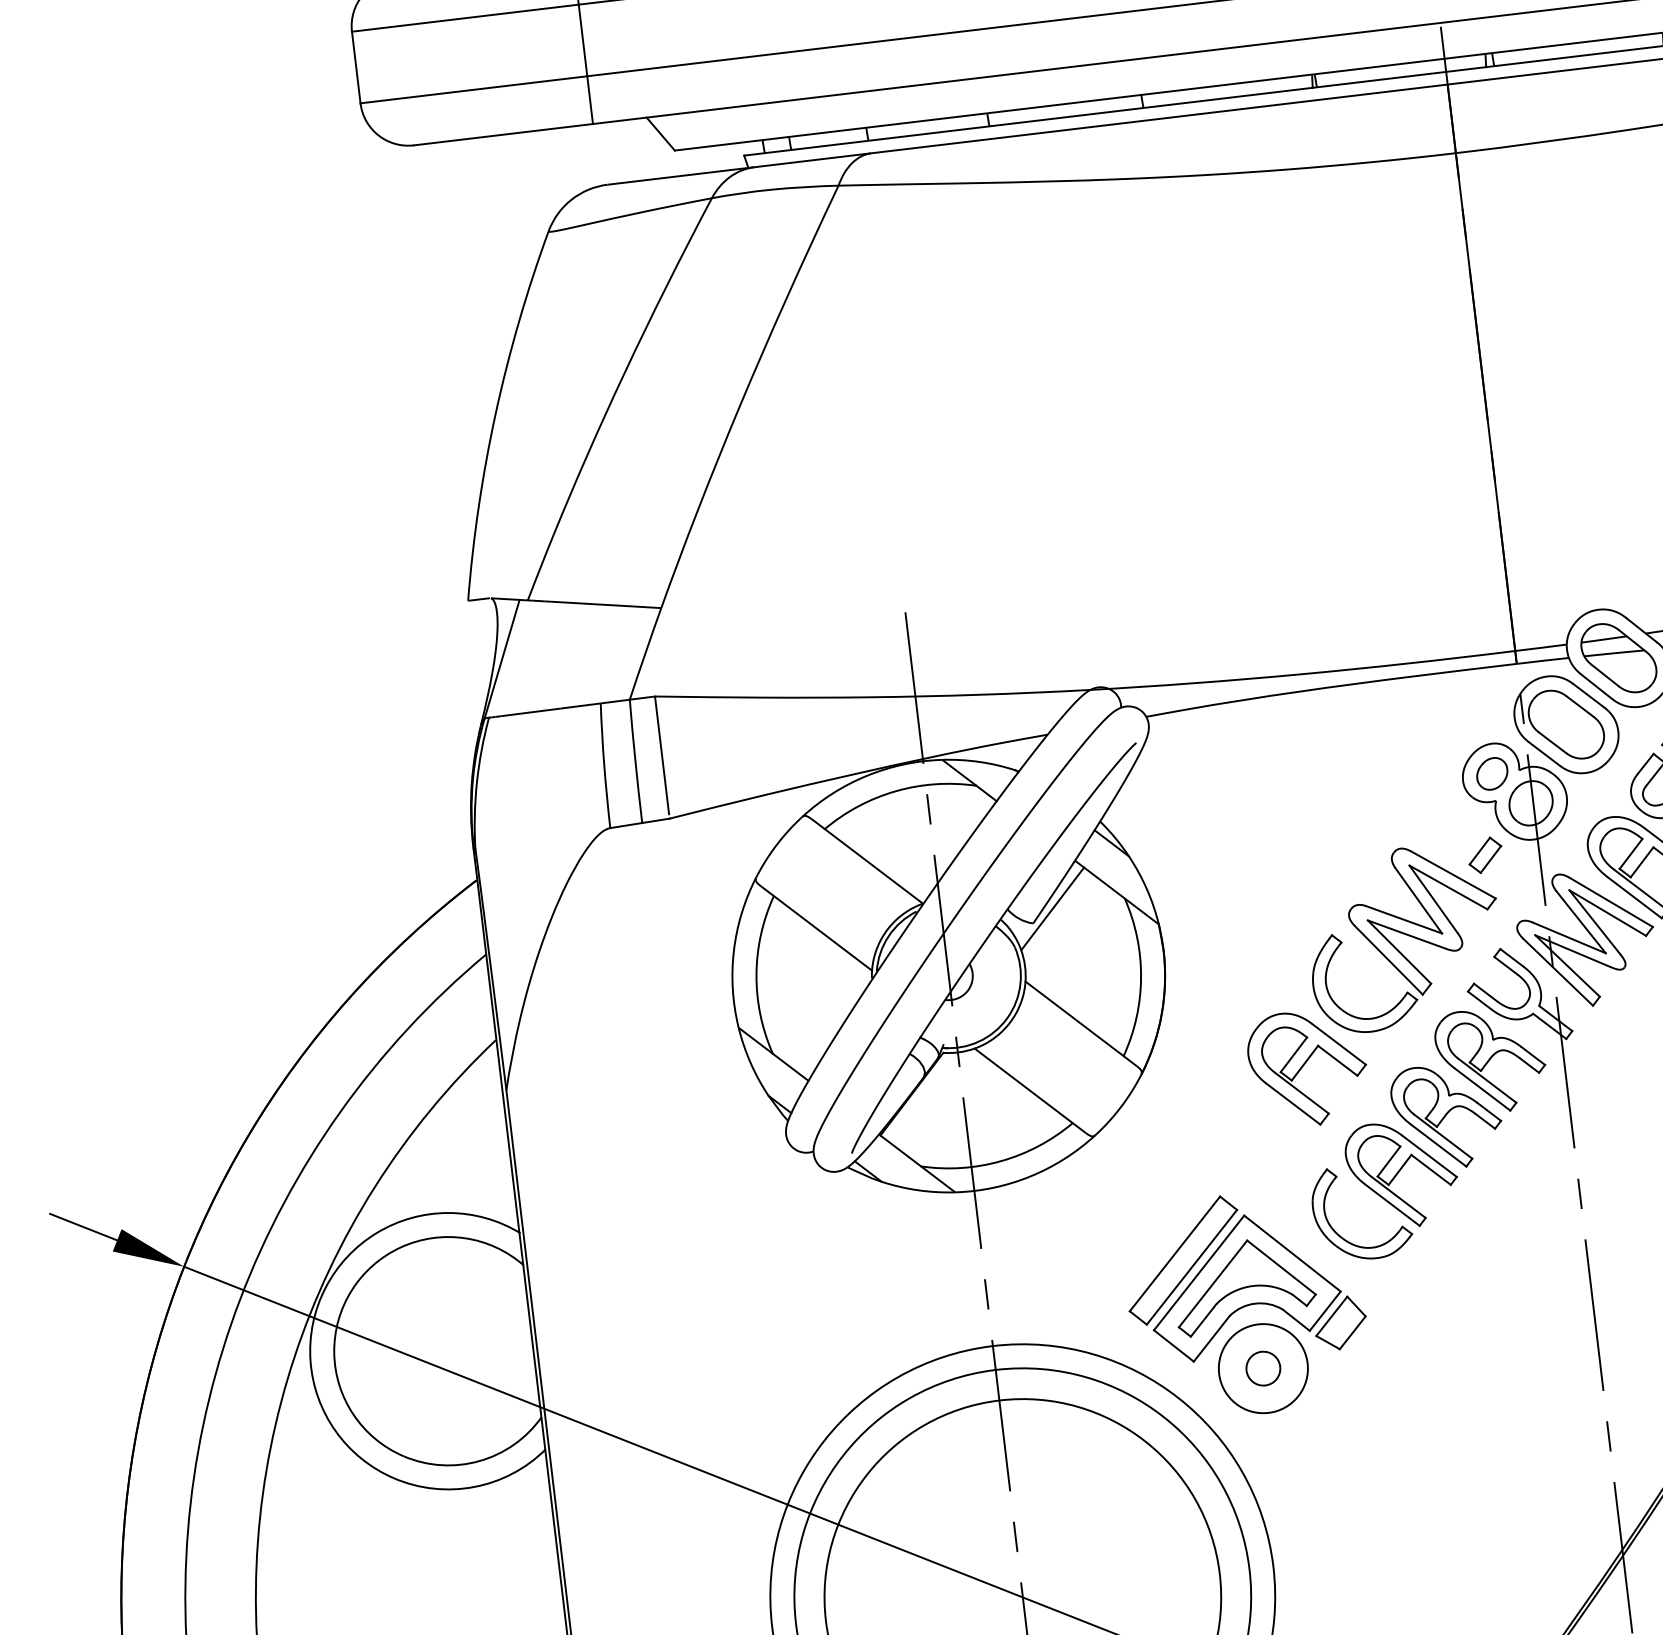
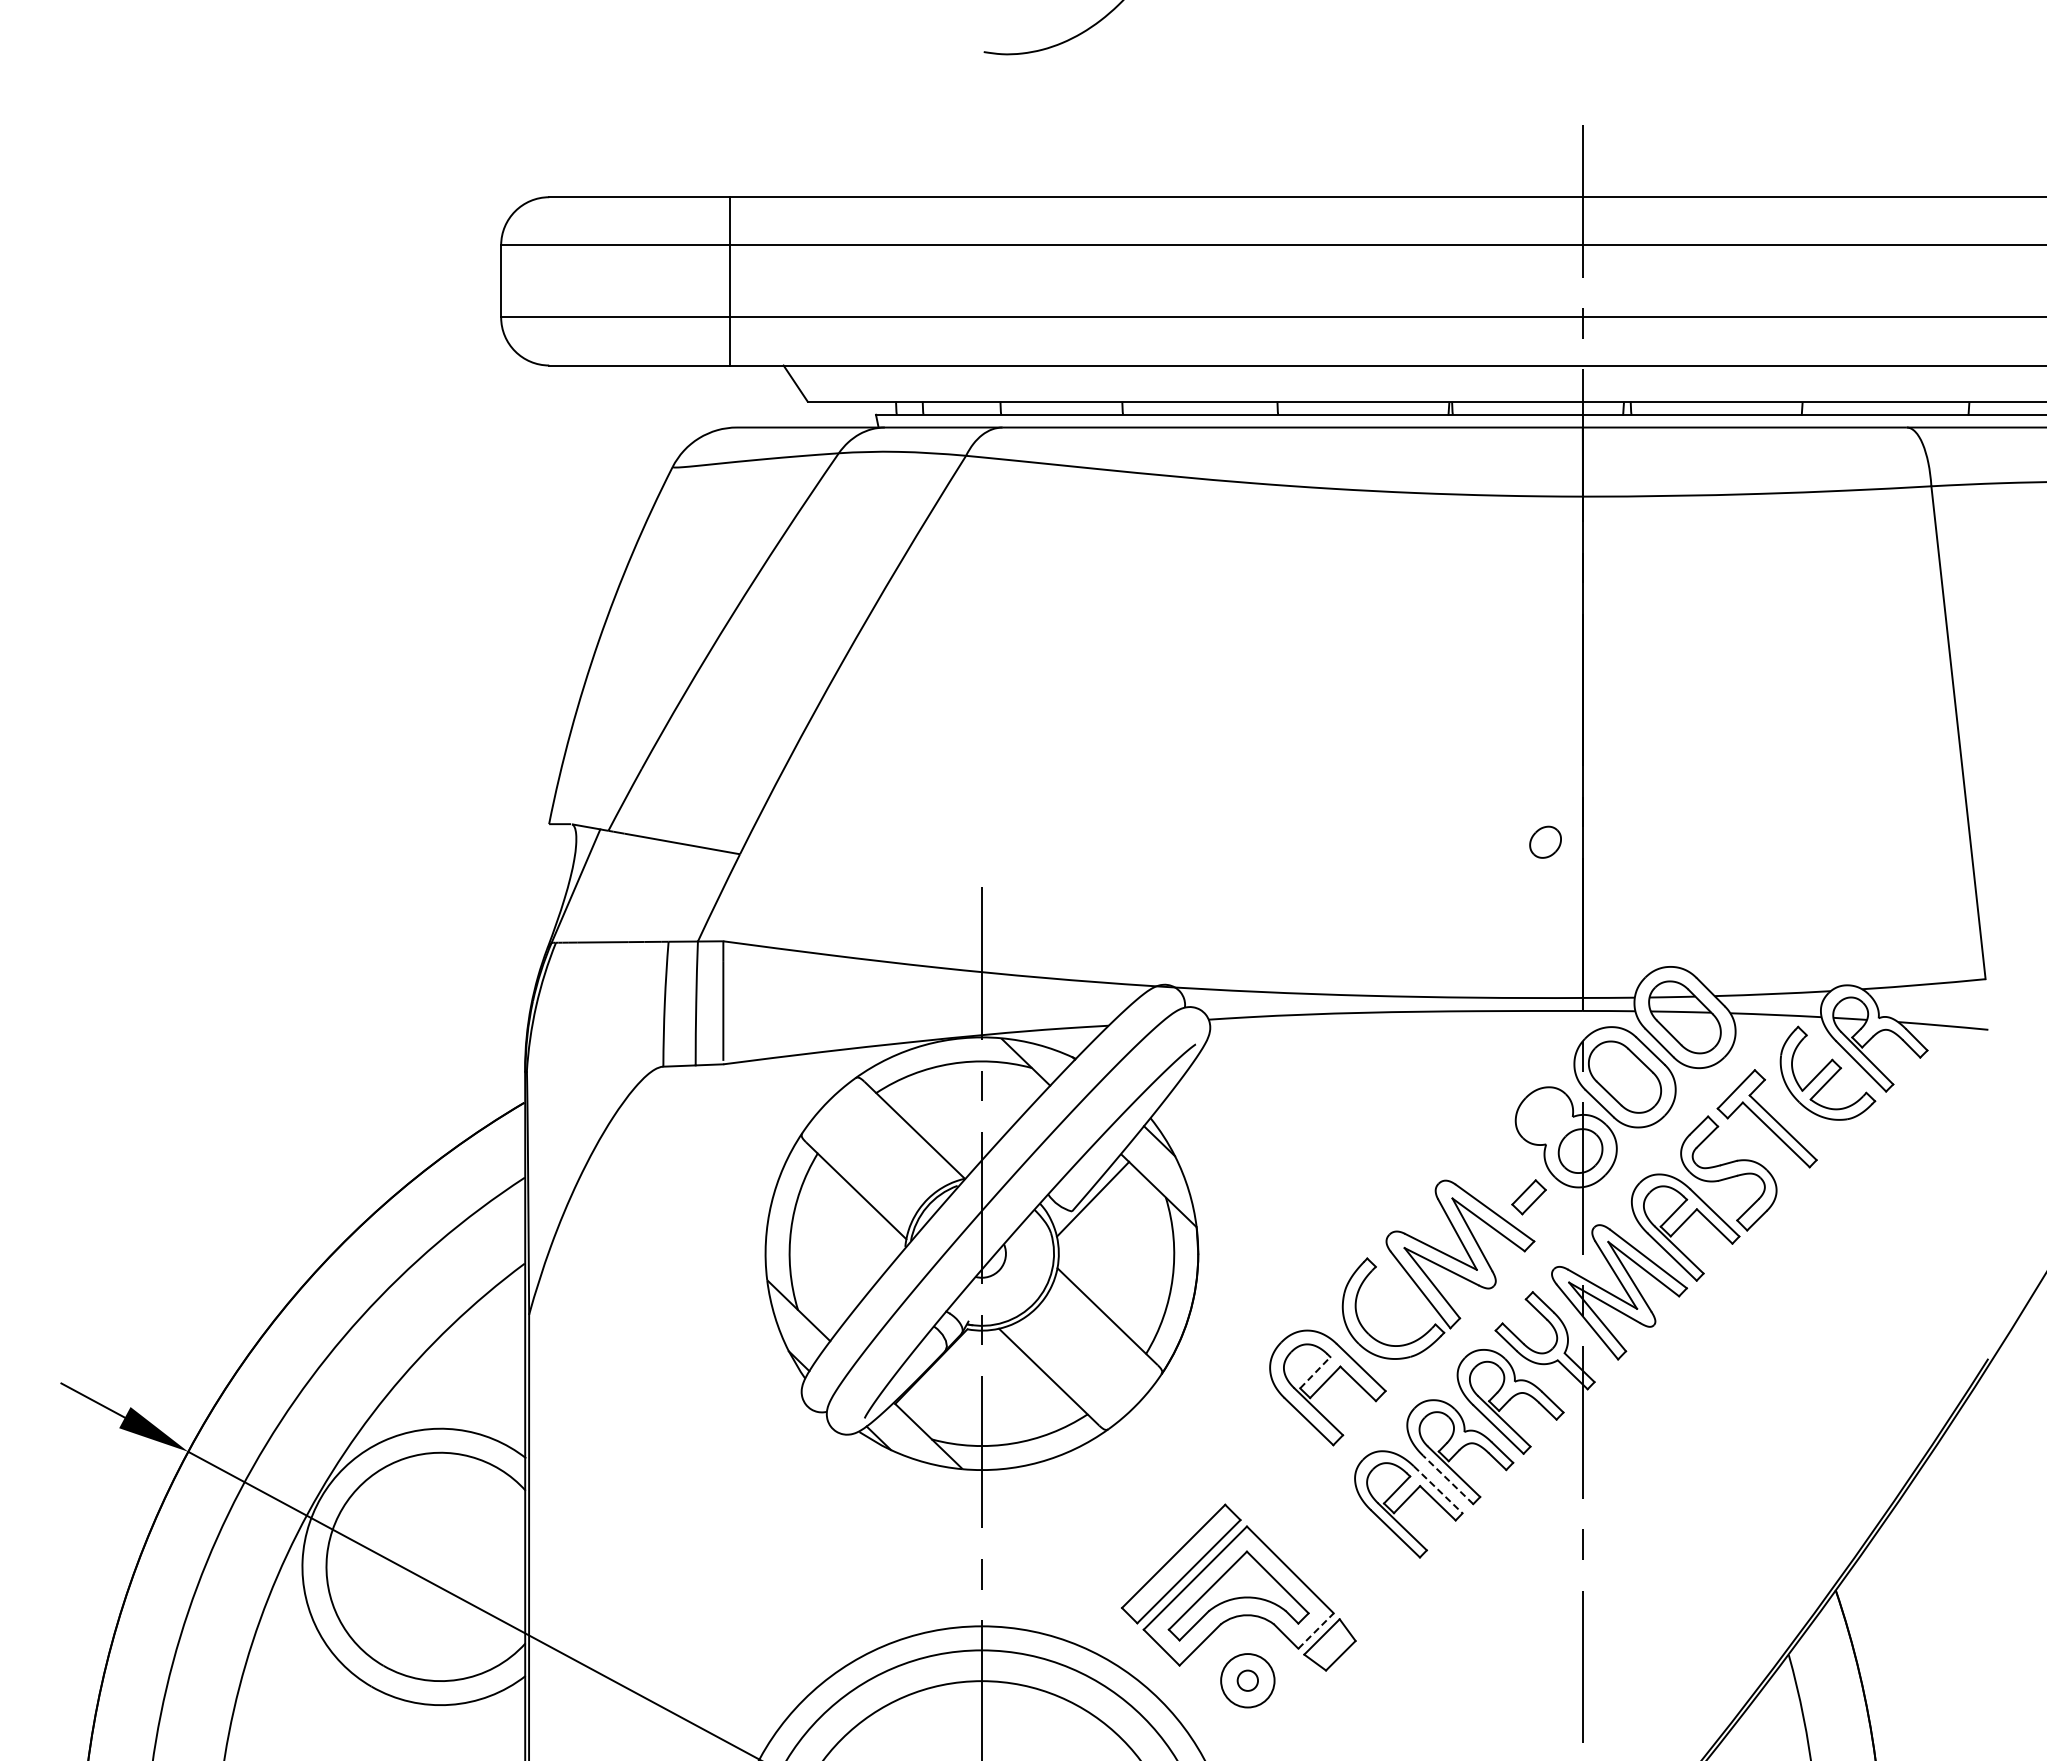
part: (1492, 773) -> (1545, 841), moved
line: (1294, 1054) -> (1315, 1372), solid -> dashed
line: (1438, 1145) -> (1448, 1479), solid -> dashed
line: (1430, 1156) -> (1438, 1489), solid -> dashed
part: (1345, 1238) -> (1344, 1561), removed
line: (1325, 1310) -> (1316, 1630), solid -> dashed
circle: (1263, 1368) -> (1247, 1680), size x0.6
circle: (1263, 1368) -> (1247, 1680), size x0.6

